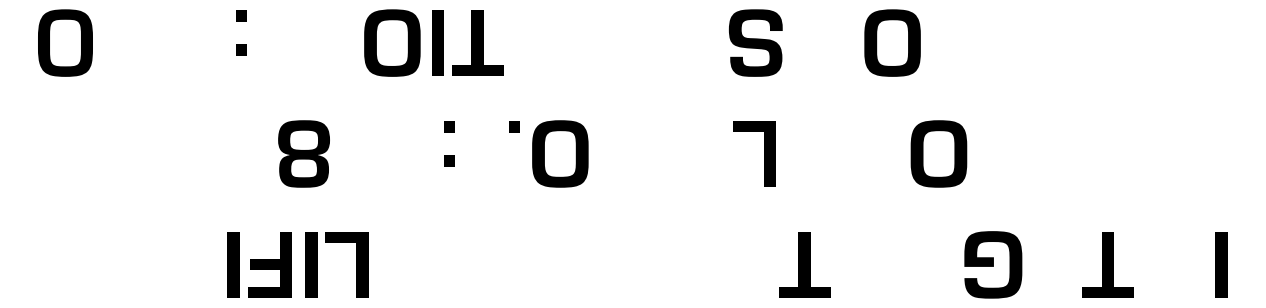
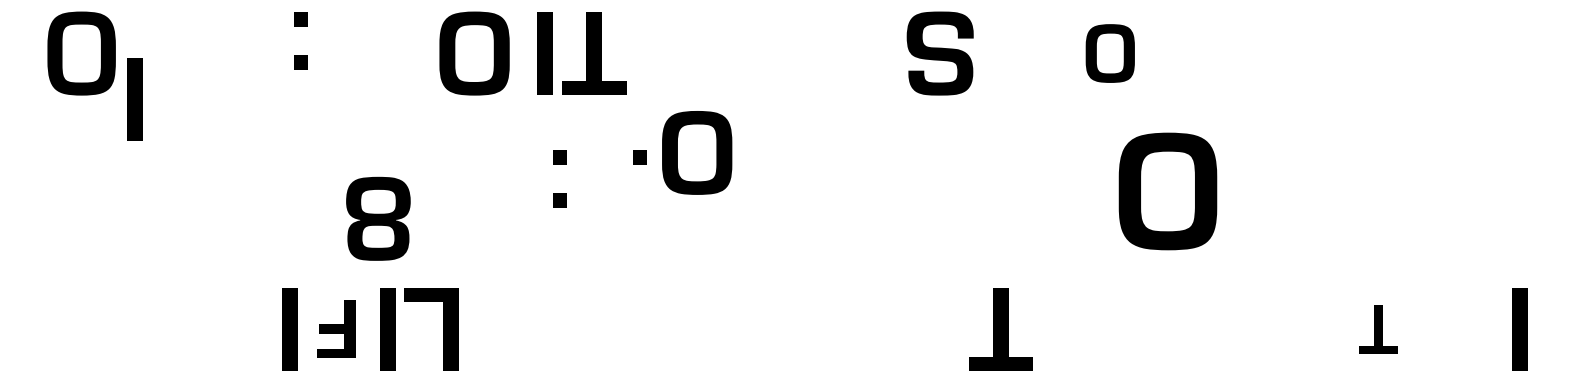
part: (392, 42) -> (474, 52), moved
part: (892, 42) -> (1110, 52), size x0.7
part: (108, 79) -> (135, 98), added
part: (303, 153) -> (377, 218), moved
part: (560, 153) -> (697, 152), moved
fill: (754, 153) -> (938, 190), removed
part: (938, 153) -> (1167, 190), size x1.4
part: (269, 264) -> (335, 328), size x0.7
fill: (993, 264) -> (1235, 328), removed
part: (1107, 264) -> (1377, 328), size x0.6

